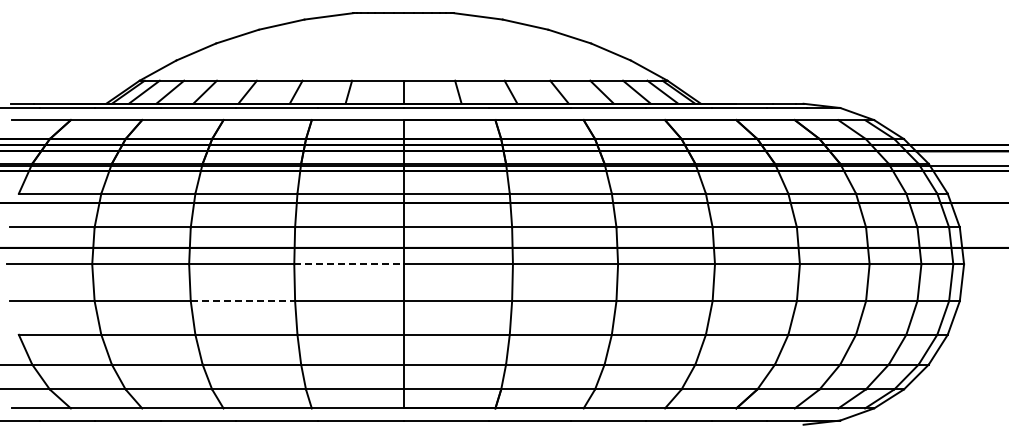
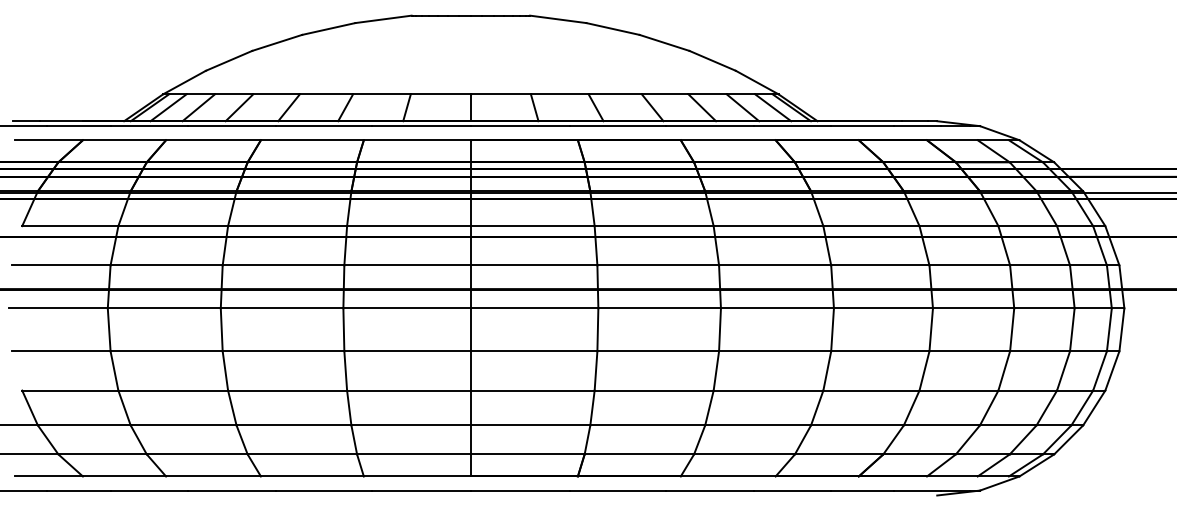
line: (348, 264) -> (406, 308), dashed -> solid
line: (243, 301) -> (284, 351), dashed -> solid

